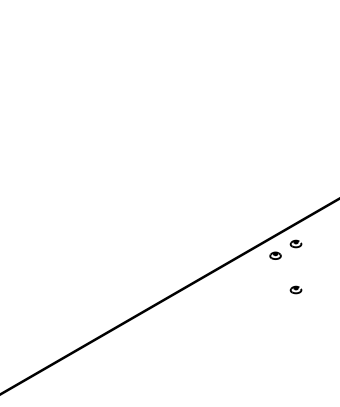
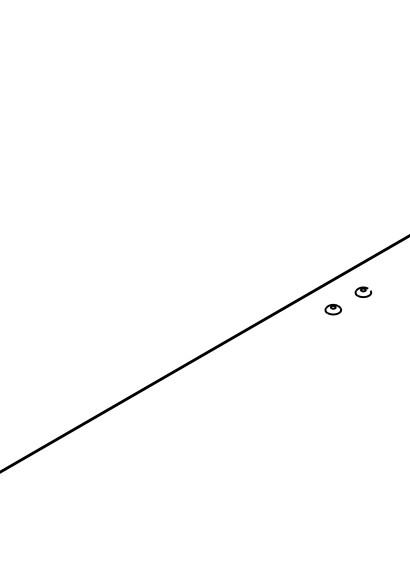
part: (295, 289) -> (362, 359), removed

